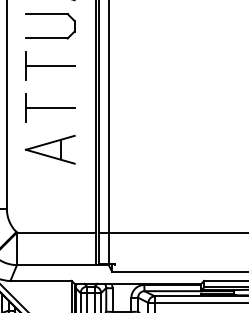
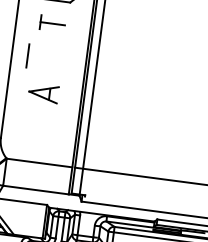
part: (50, 65) -> (52, 23), size x0.6
line: (49, 108) -> (47, 58), removed
part: (50, 149) -> (43, 93), size x0.7

